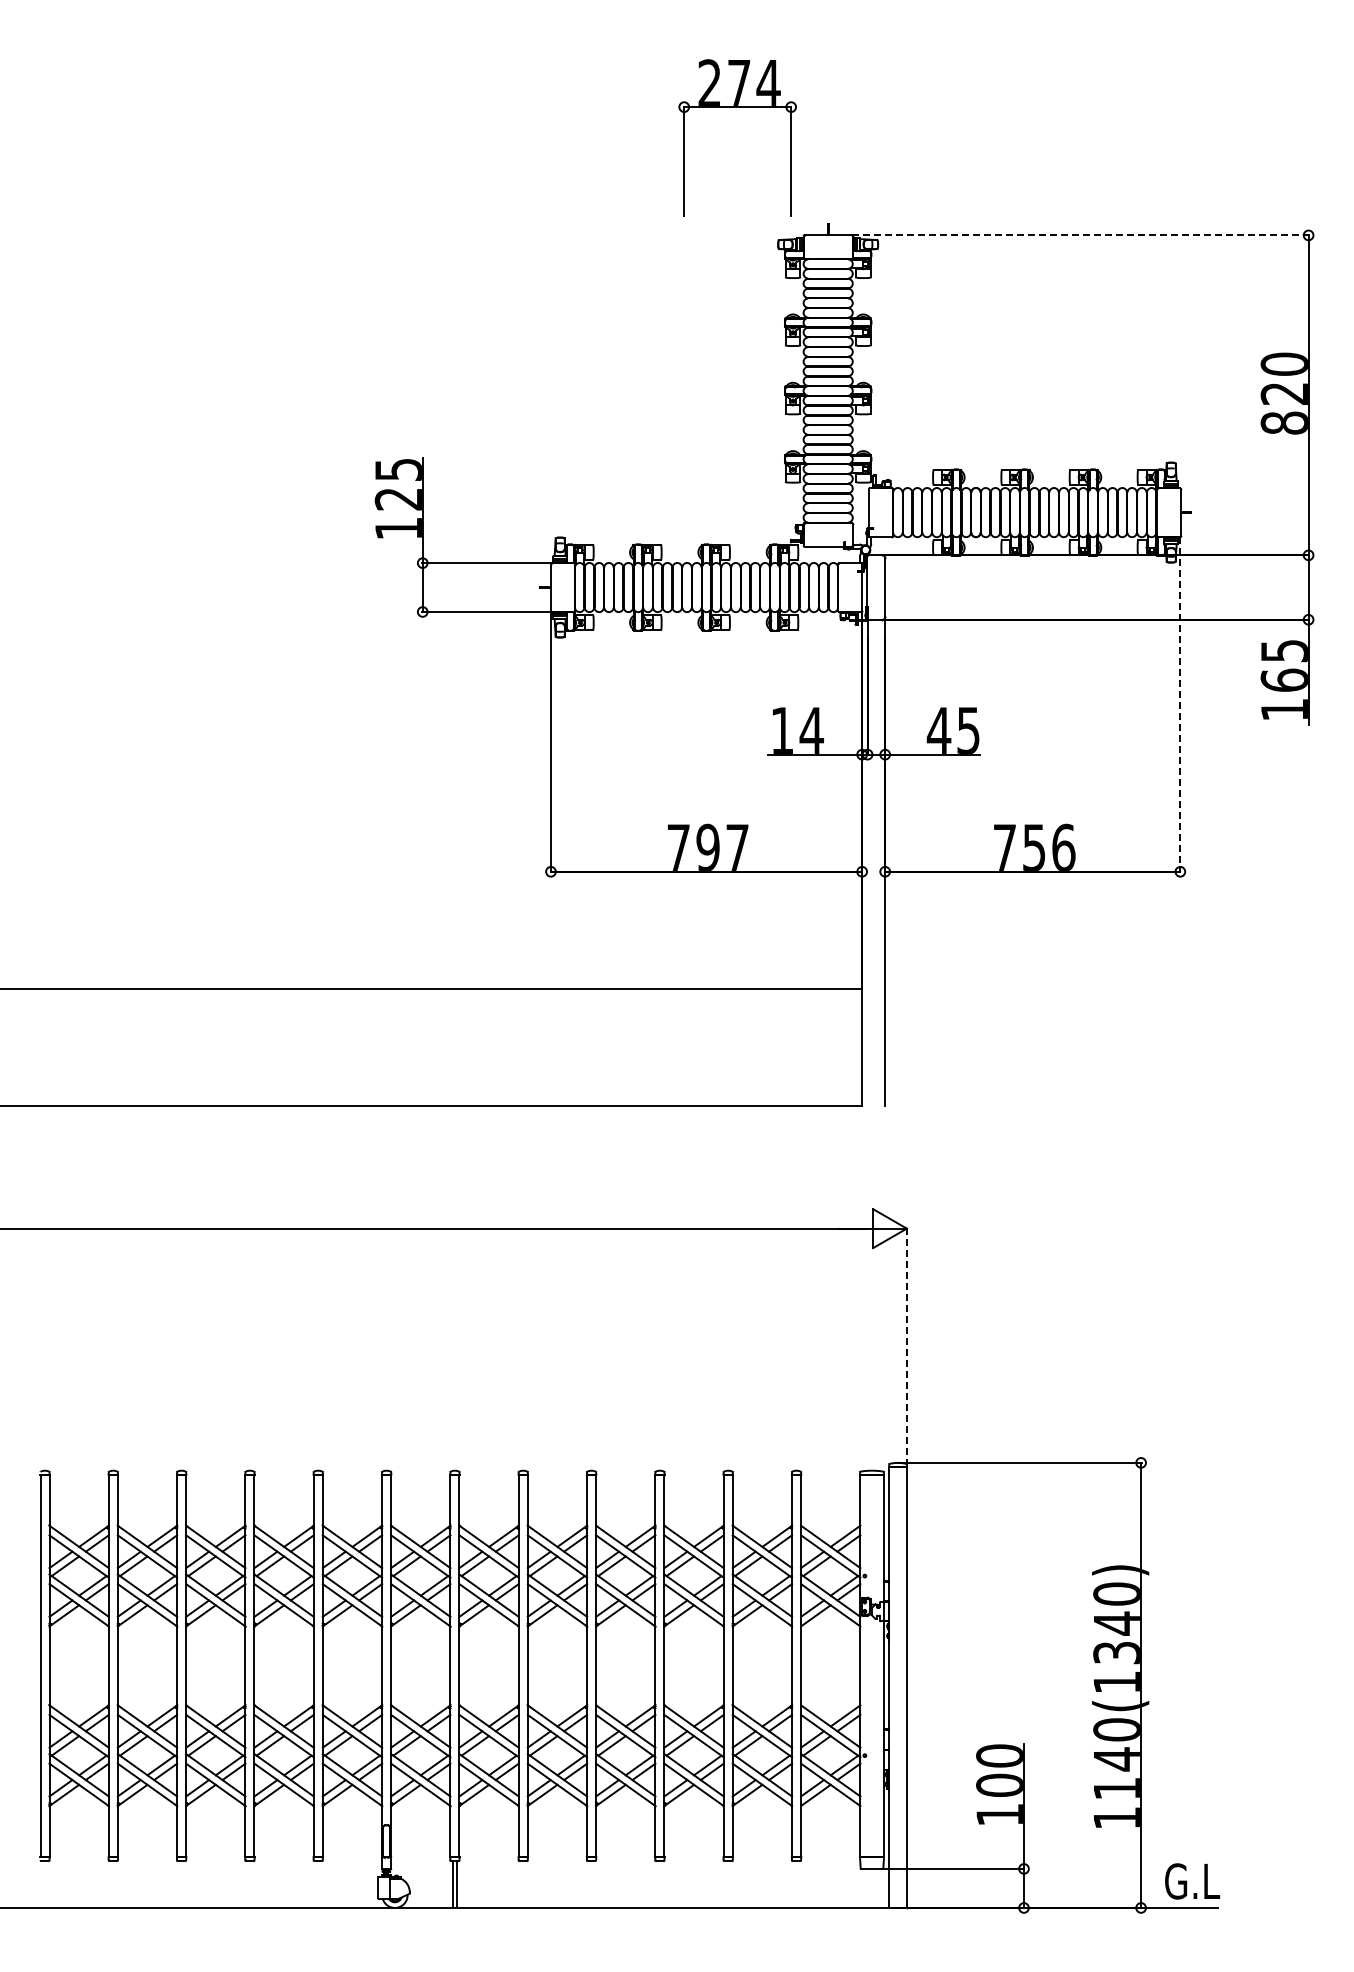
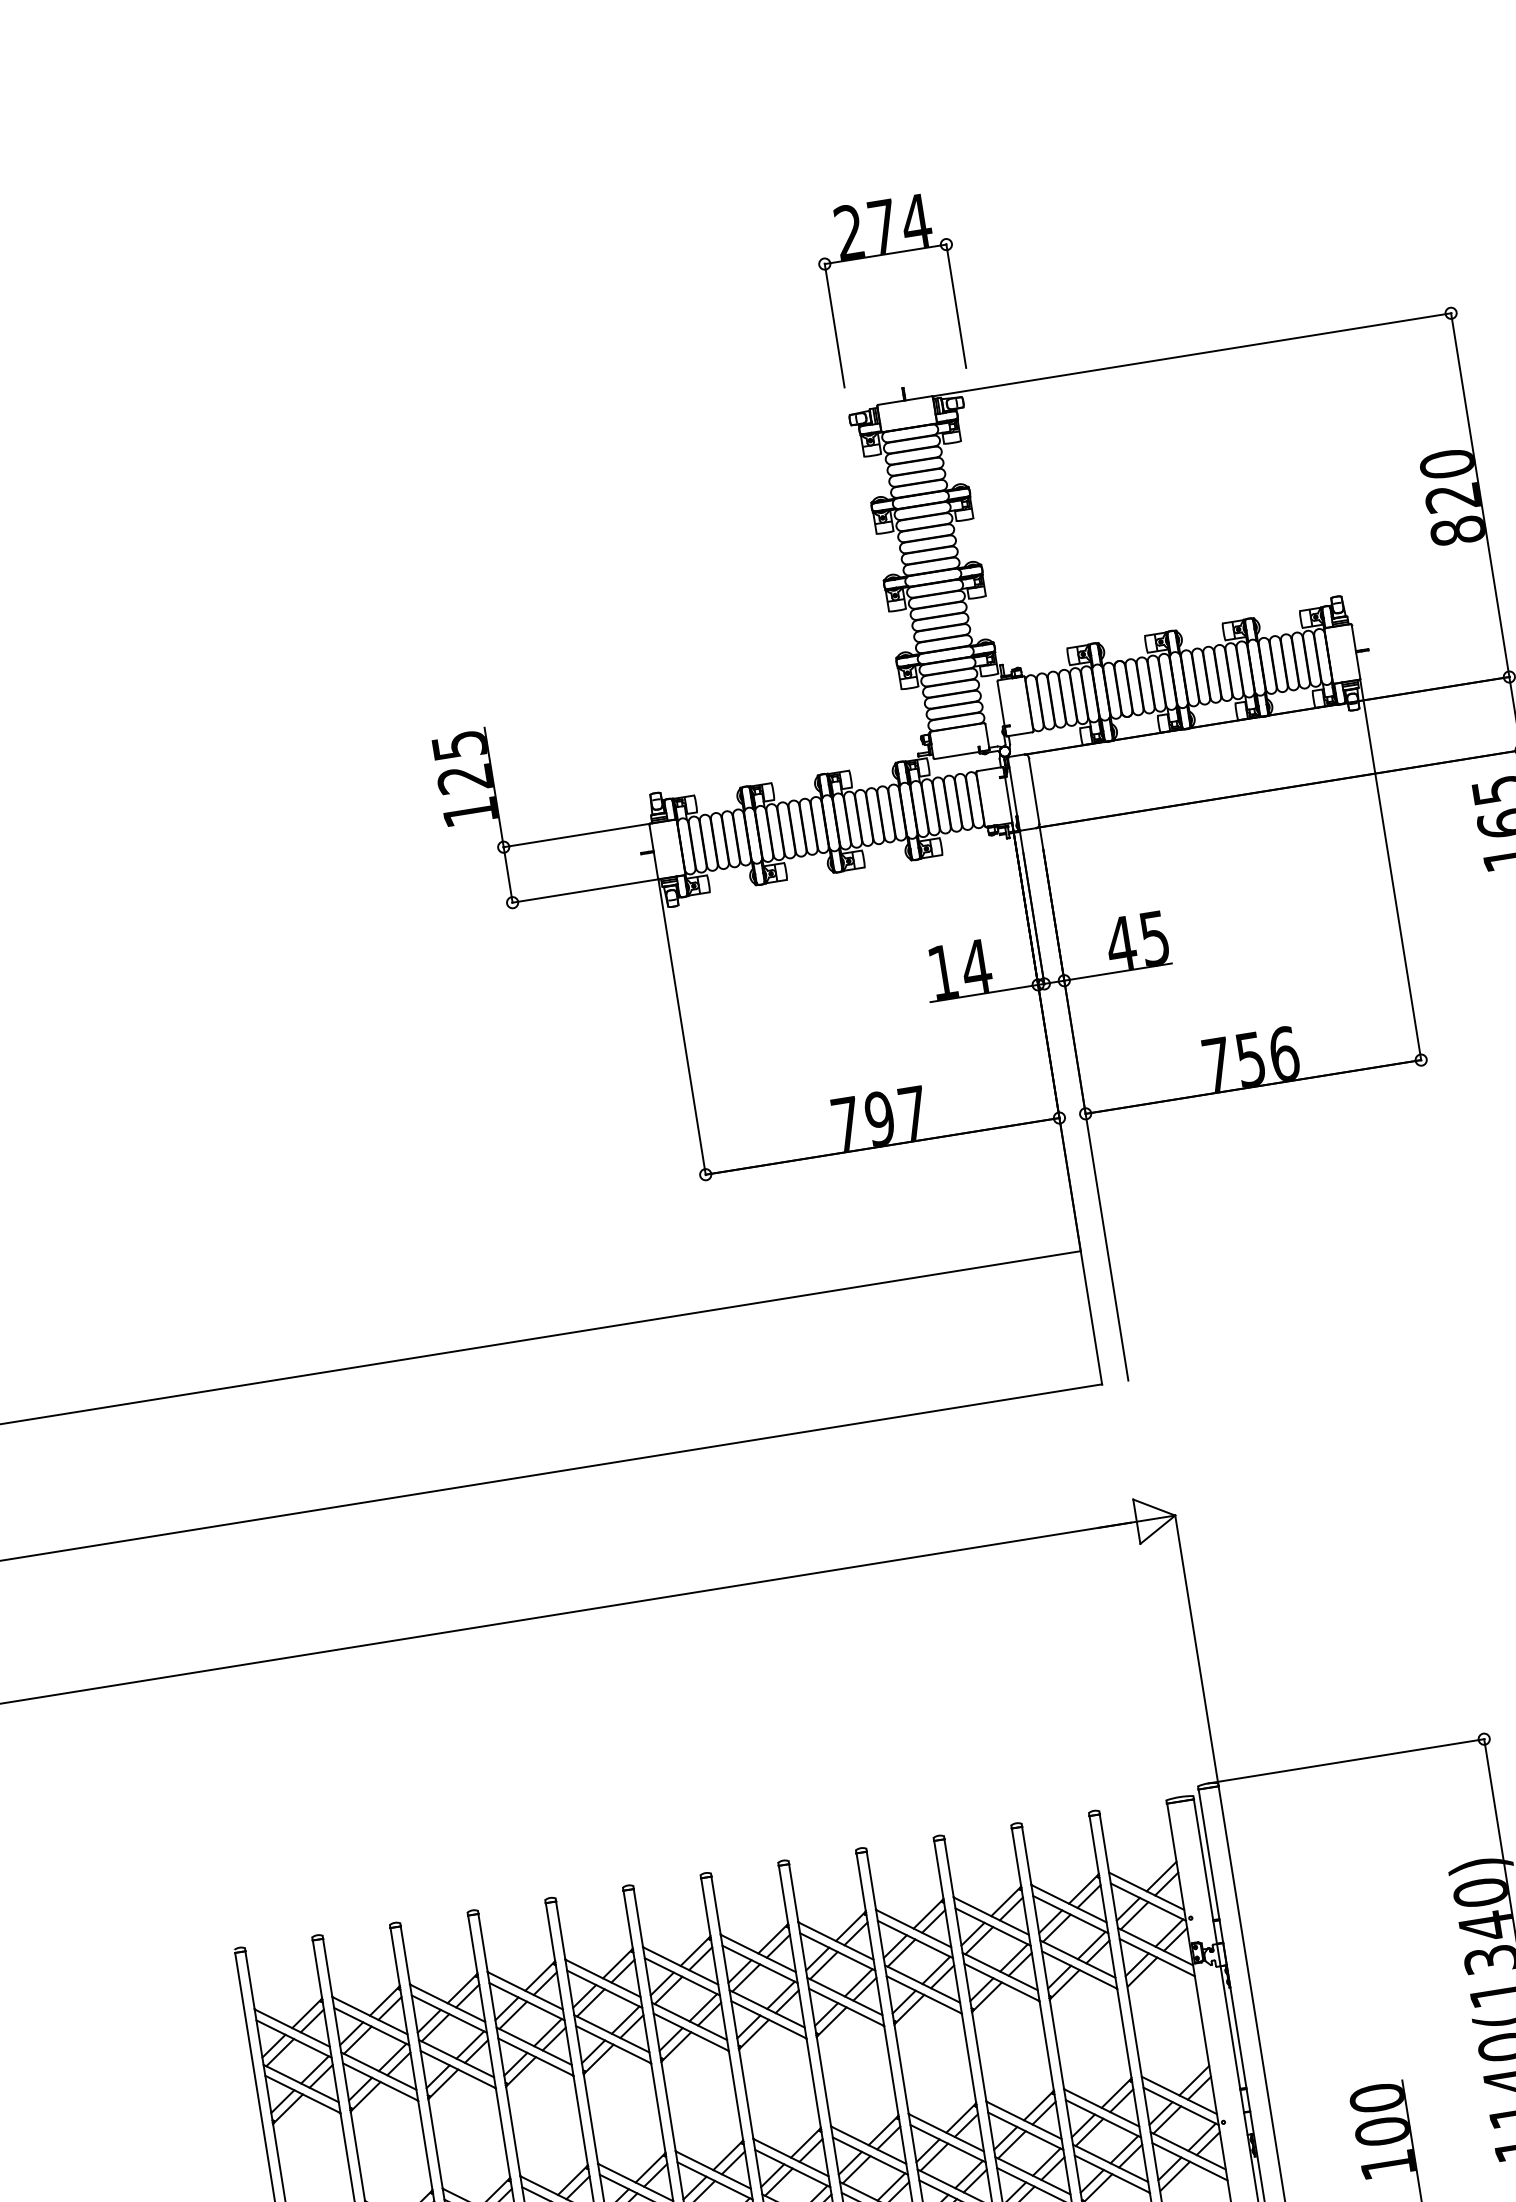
part: (737, 107) -> (885, 254), moved
line: (1081, 235) -> (1192, 354), dashed -> solid
line: (1180, 704) -> (1390, 869), dashed -> solid
line: (906, 1346) -> (1196, 1649), dashed -> solid

